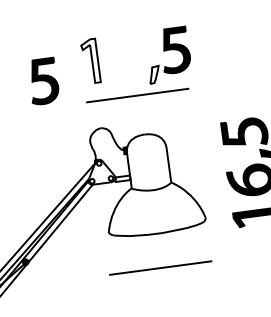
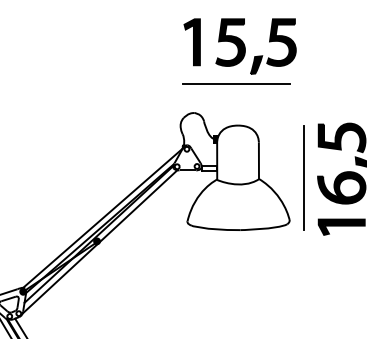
fill: (90, 61) -> (191, 42), added
fill: (154, 74) -> (256, 64), added
part: (43, 81) -> (230, 42), moved
line: (214, 175) -> (304, 177), added
line: (160, 267) -> (236, 265), removed

